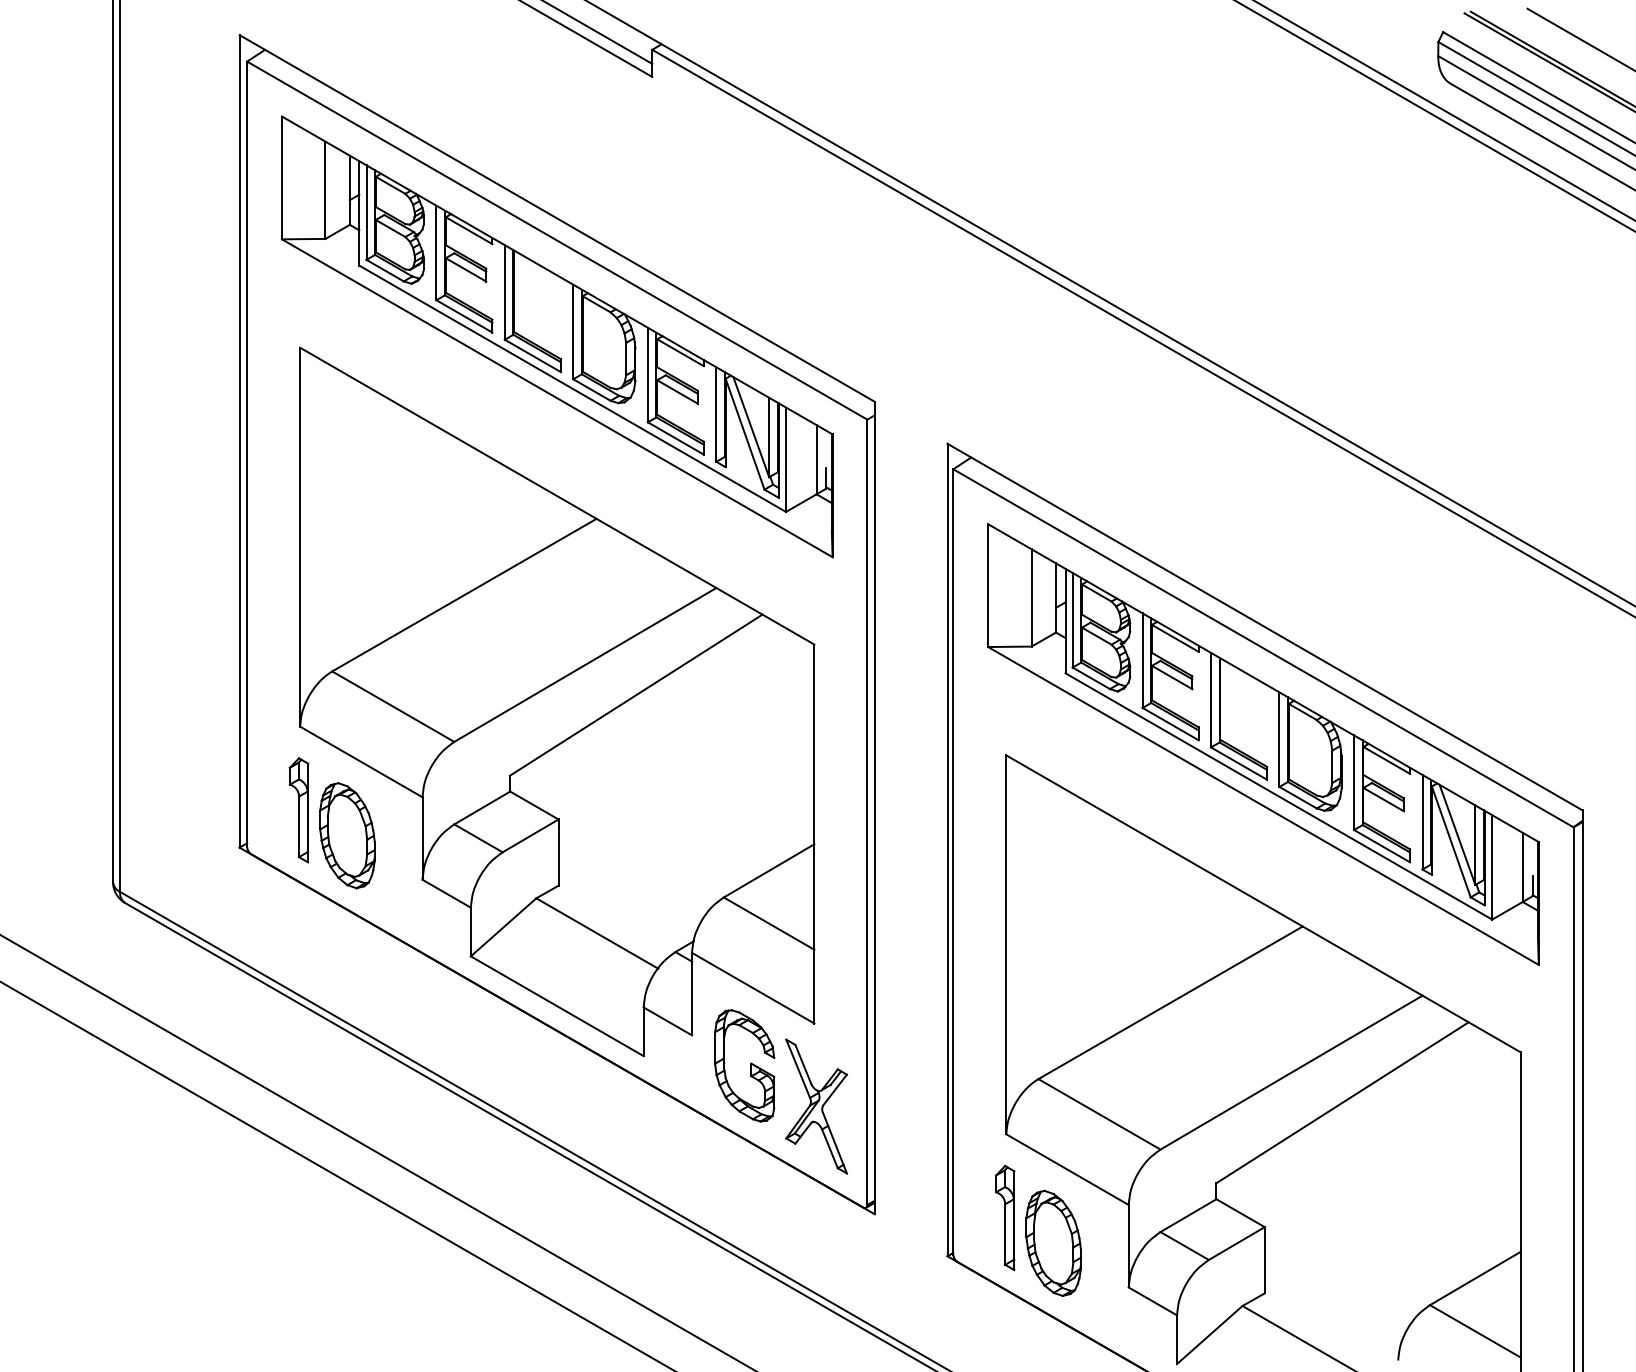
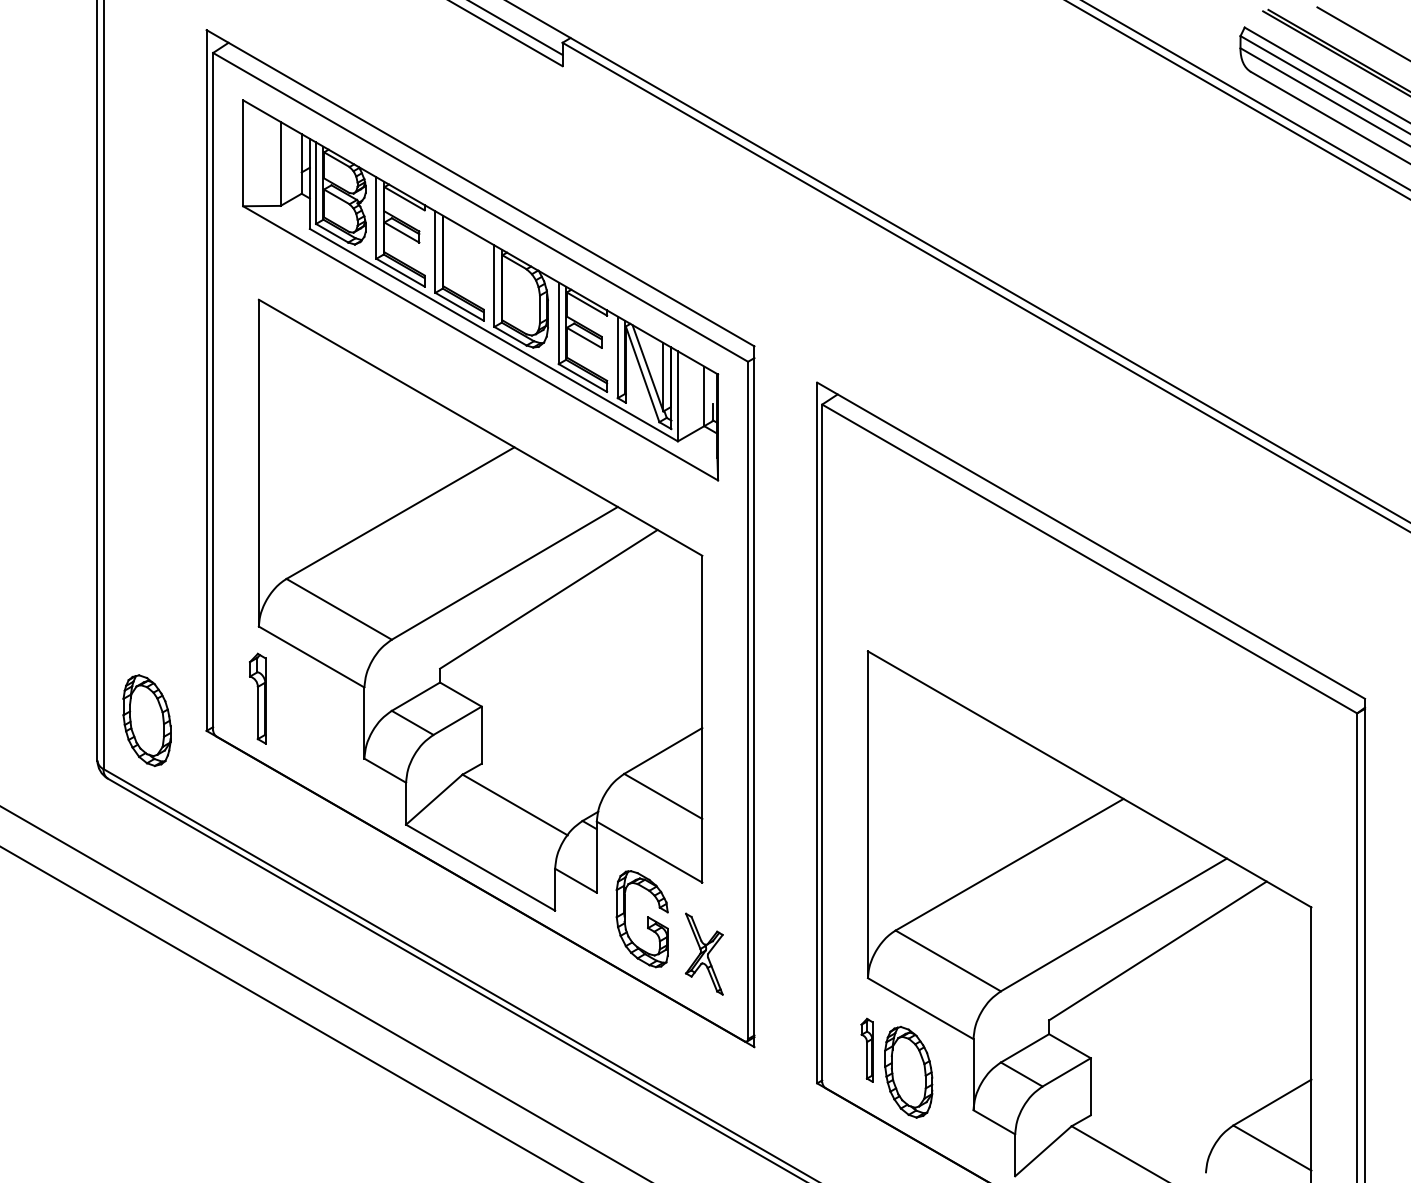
part: (1263, 744) -> (1089, 641), removed
part: (347, 835) -> (147, 720), moved
part: (816, 1106) -> (704, 954), size x0.7
part: (1005, 1217) -> (867, 1049), size x0.7

